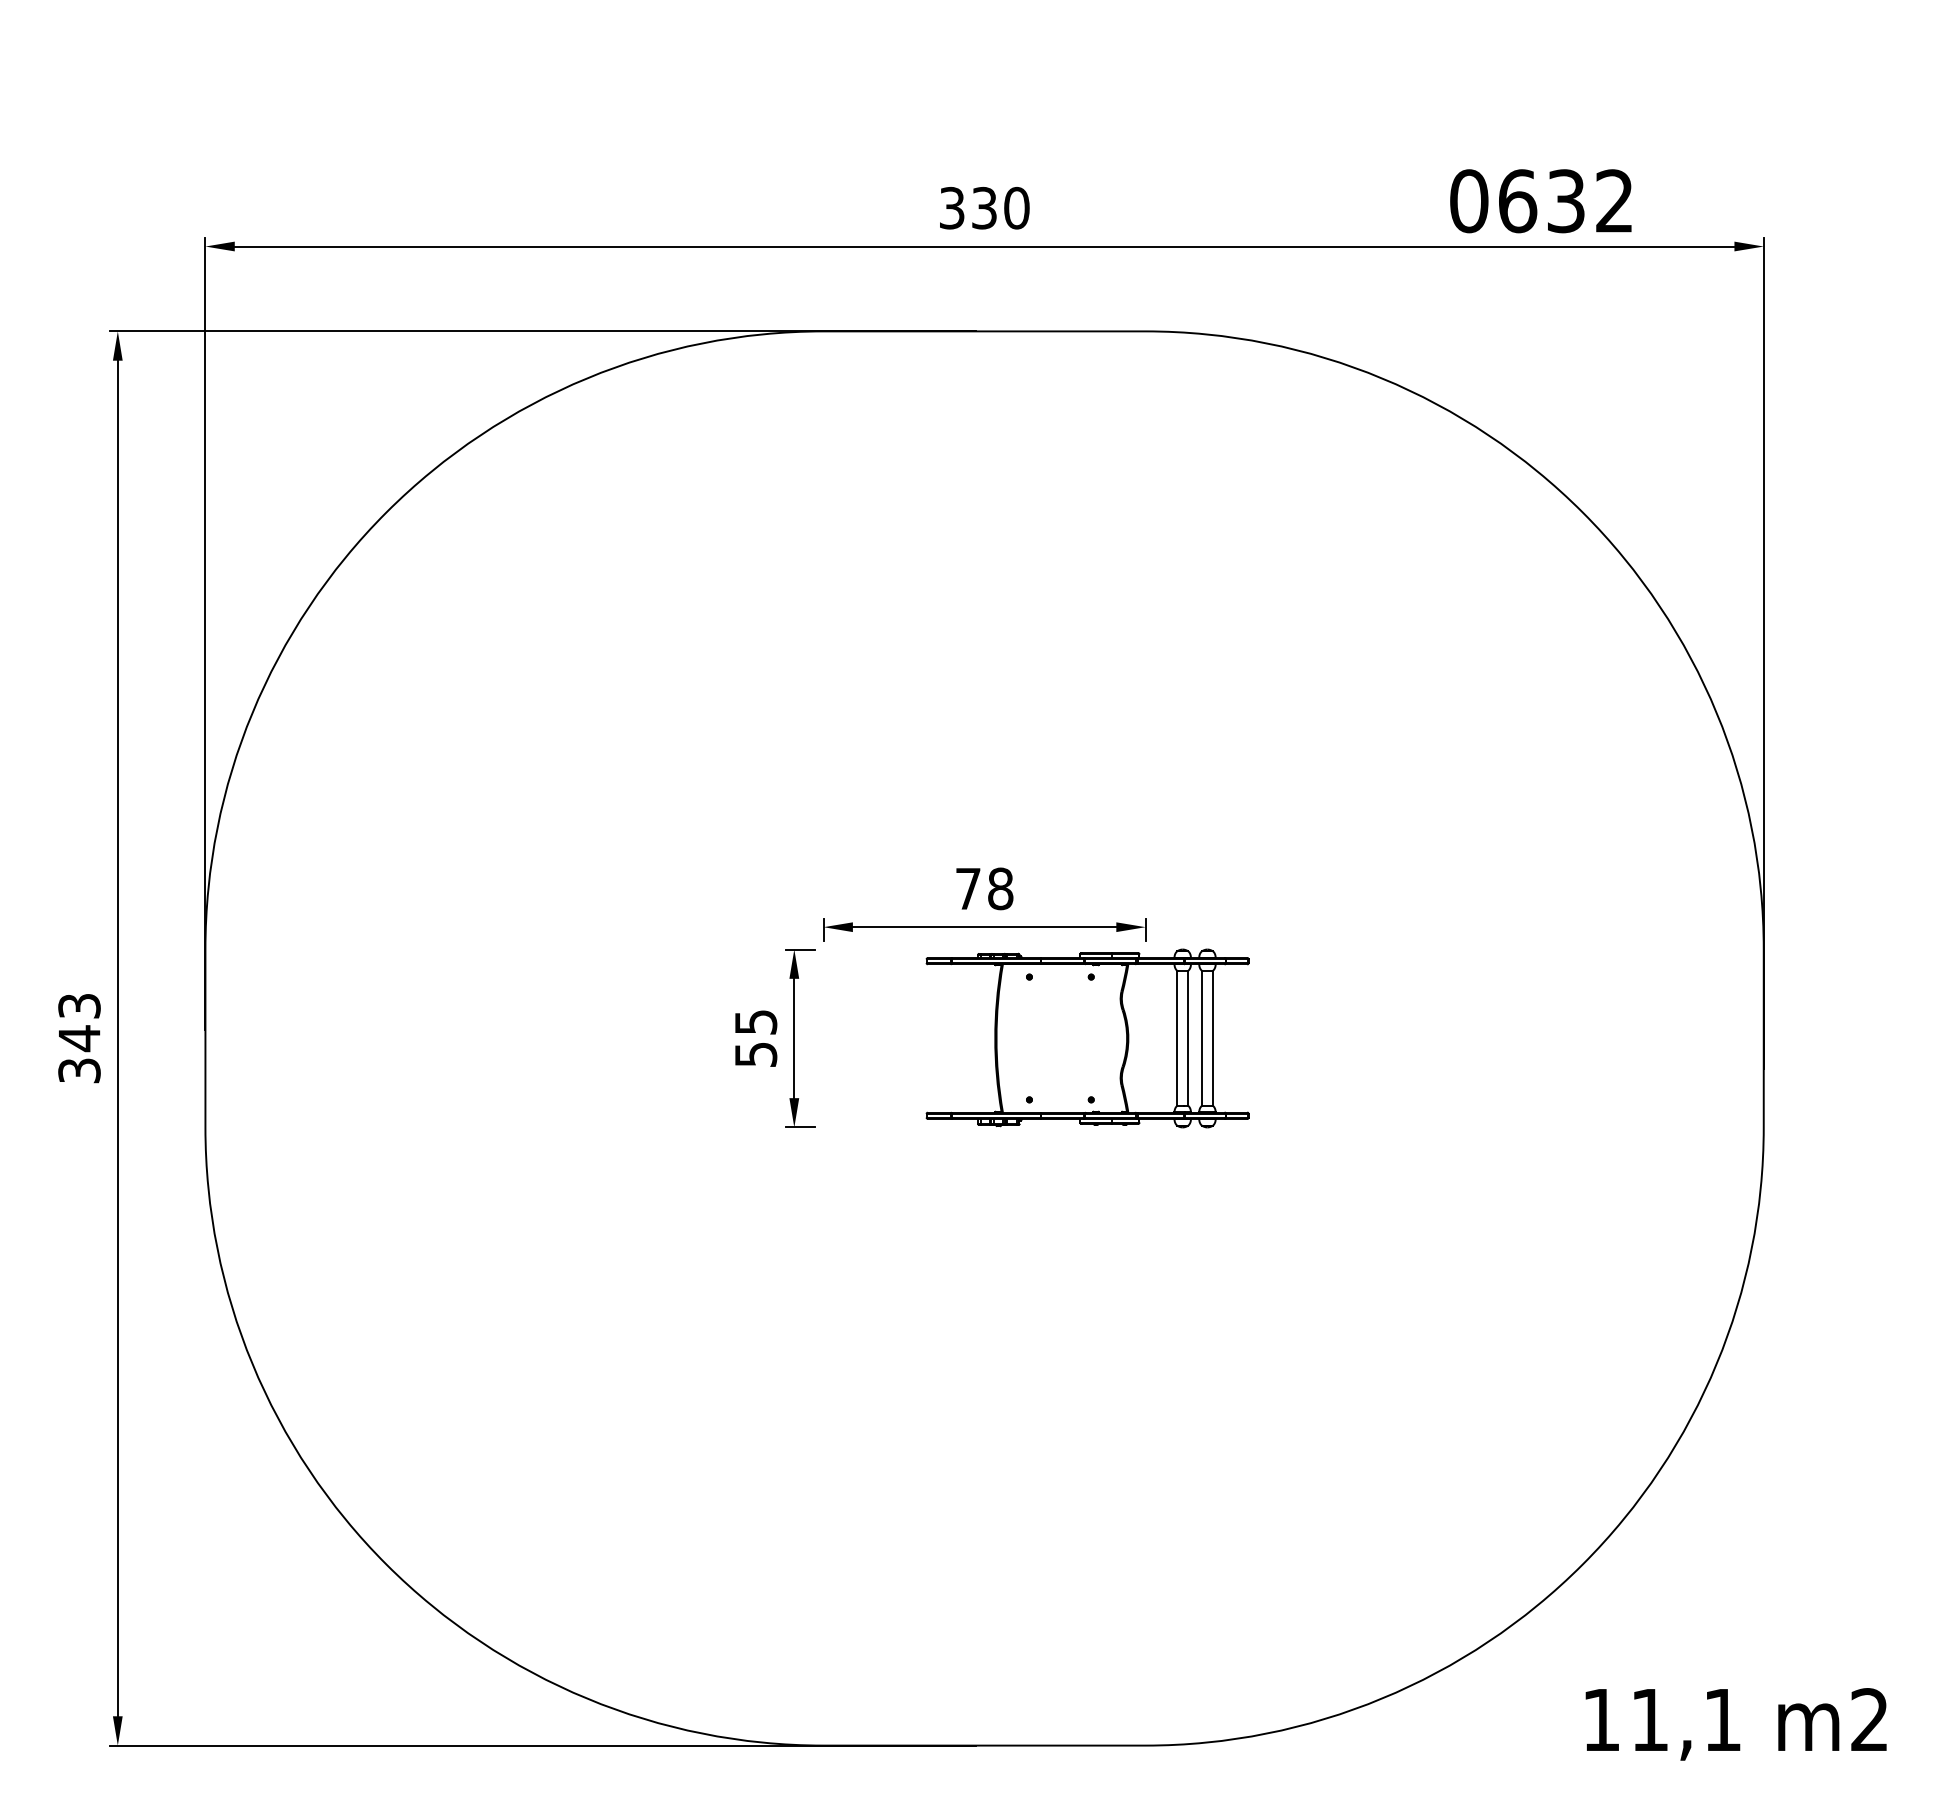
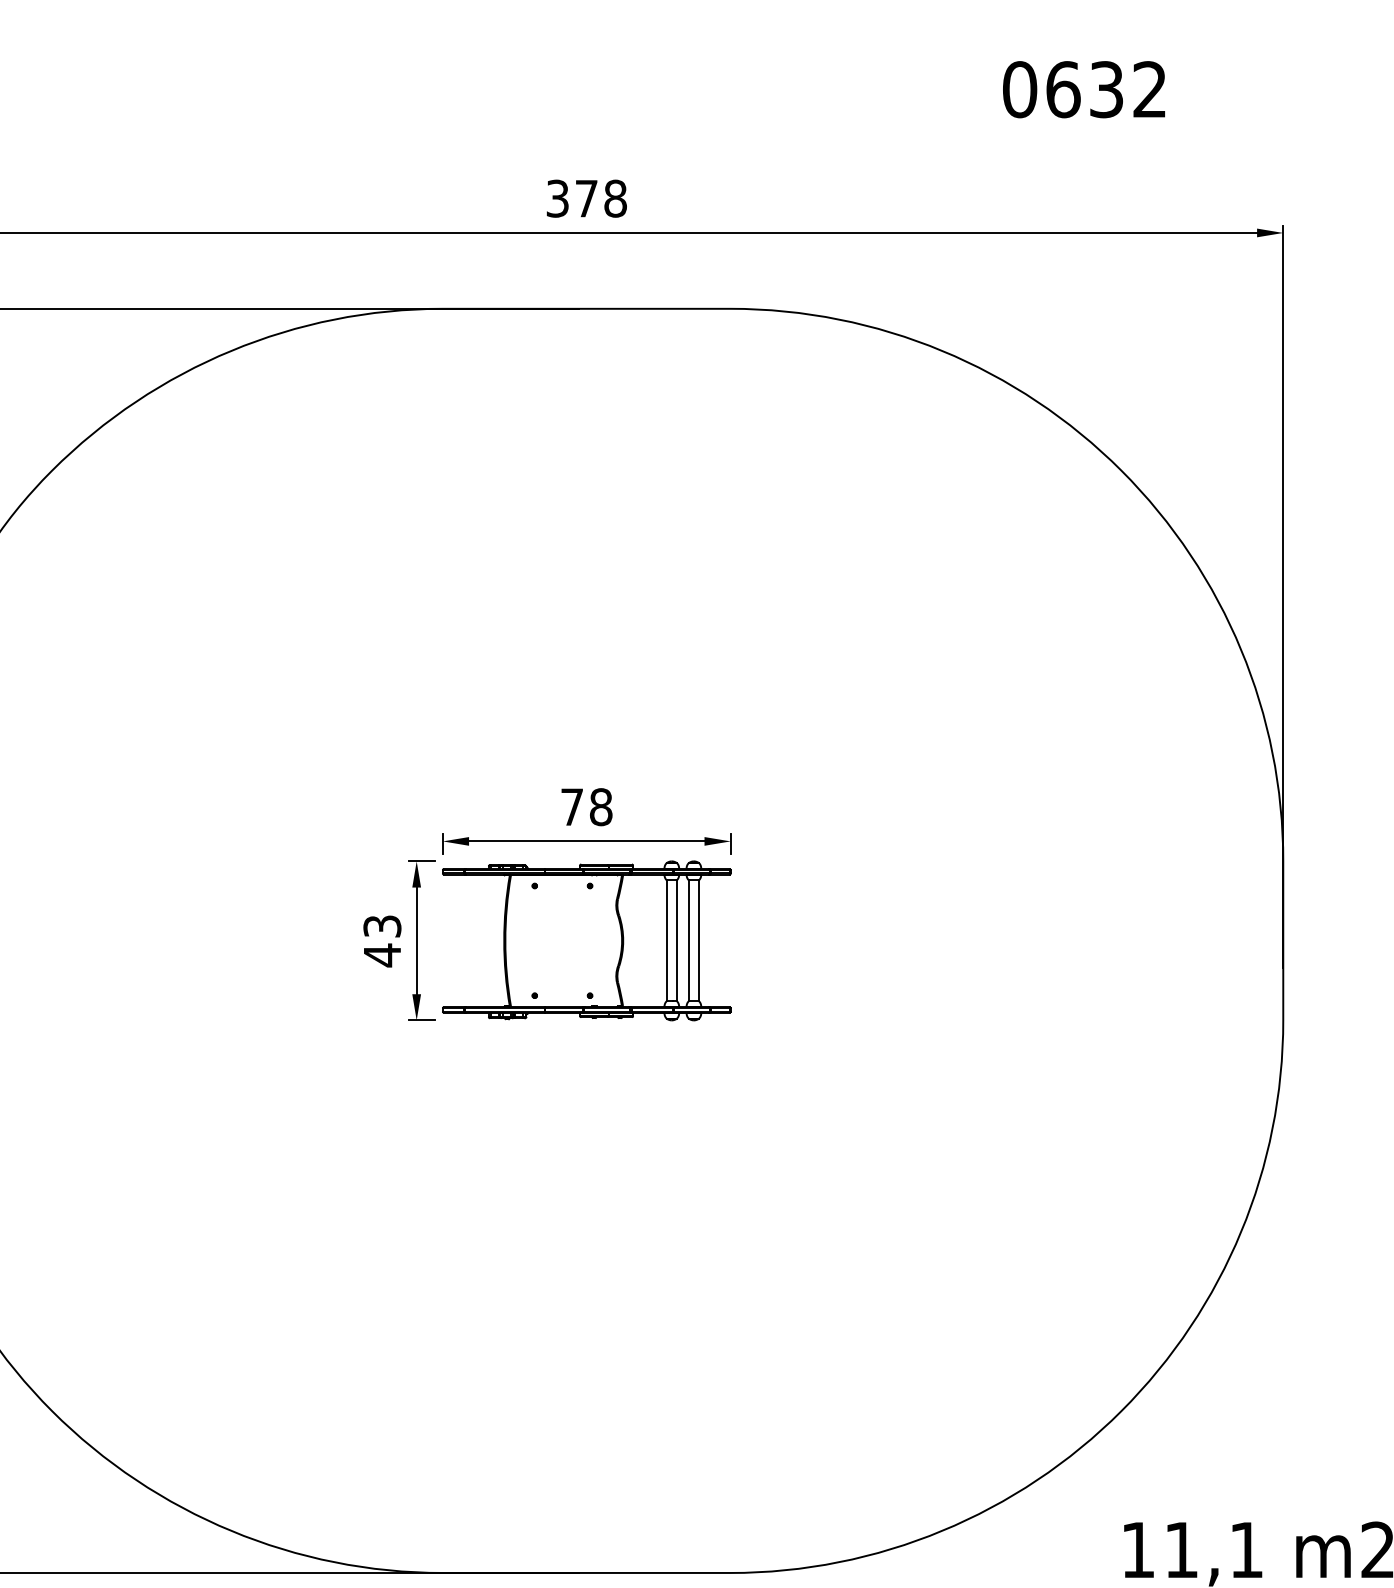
text: (1540, 201) -> (1083, 89), moved
text: (1000, 207) -> (600, 198), 330 -> 378
part: (1087, 1038) -> (586, 940), moved
text: (755, 1039) -> (381, 941), 55 -> 43

